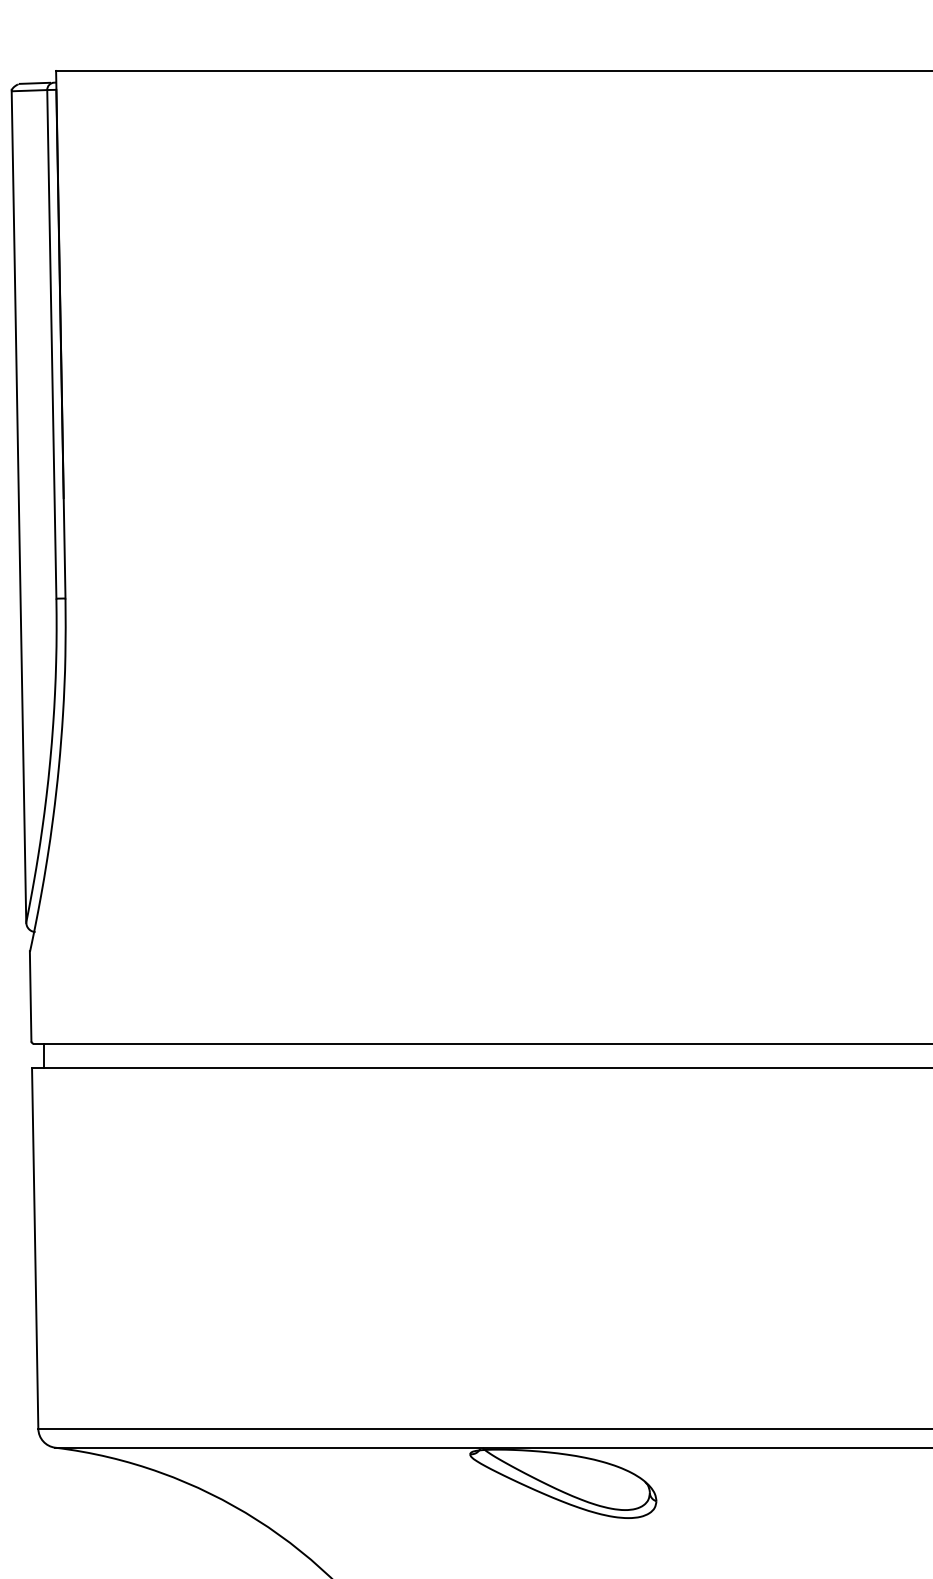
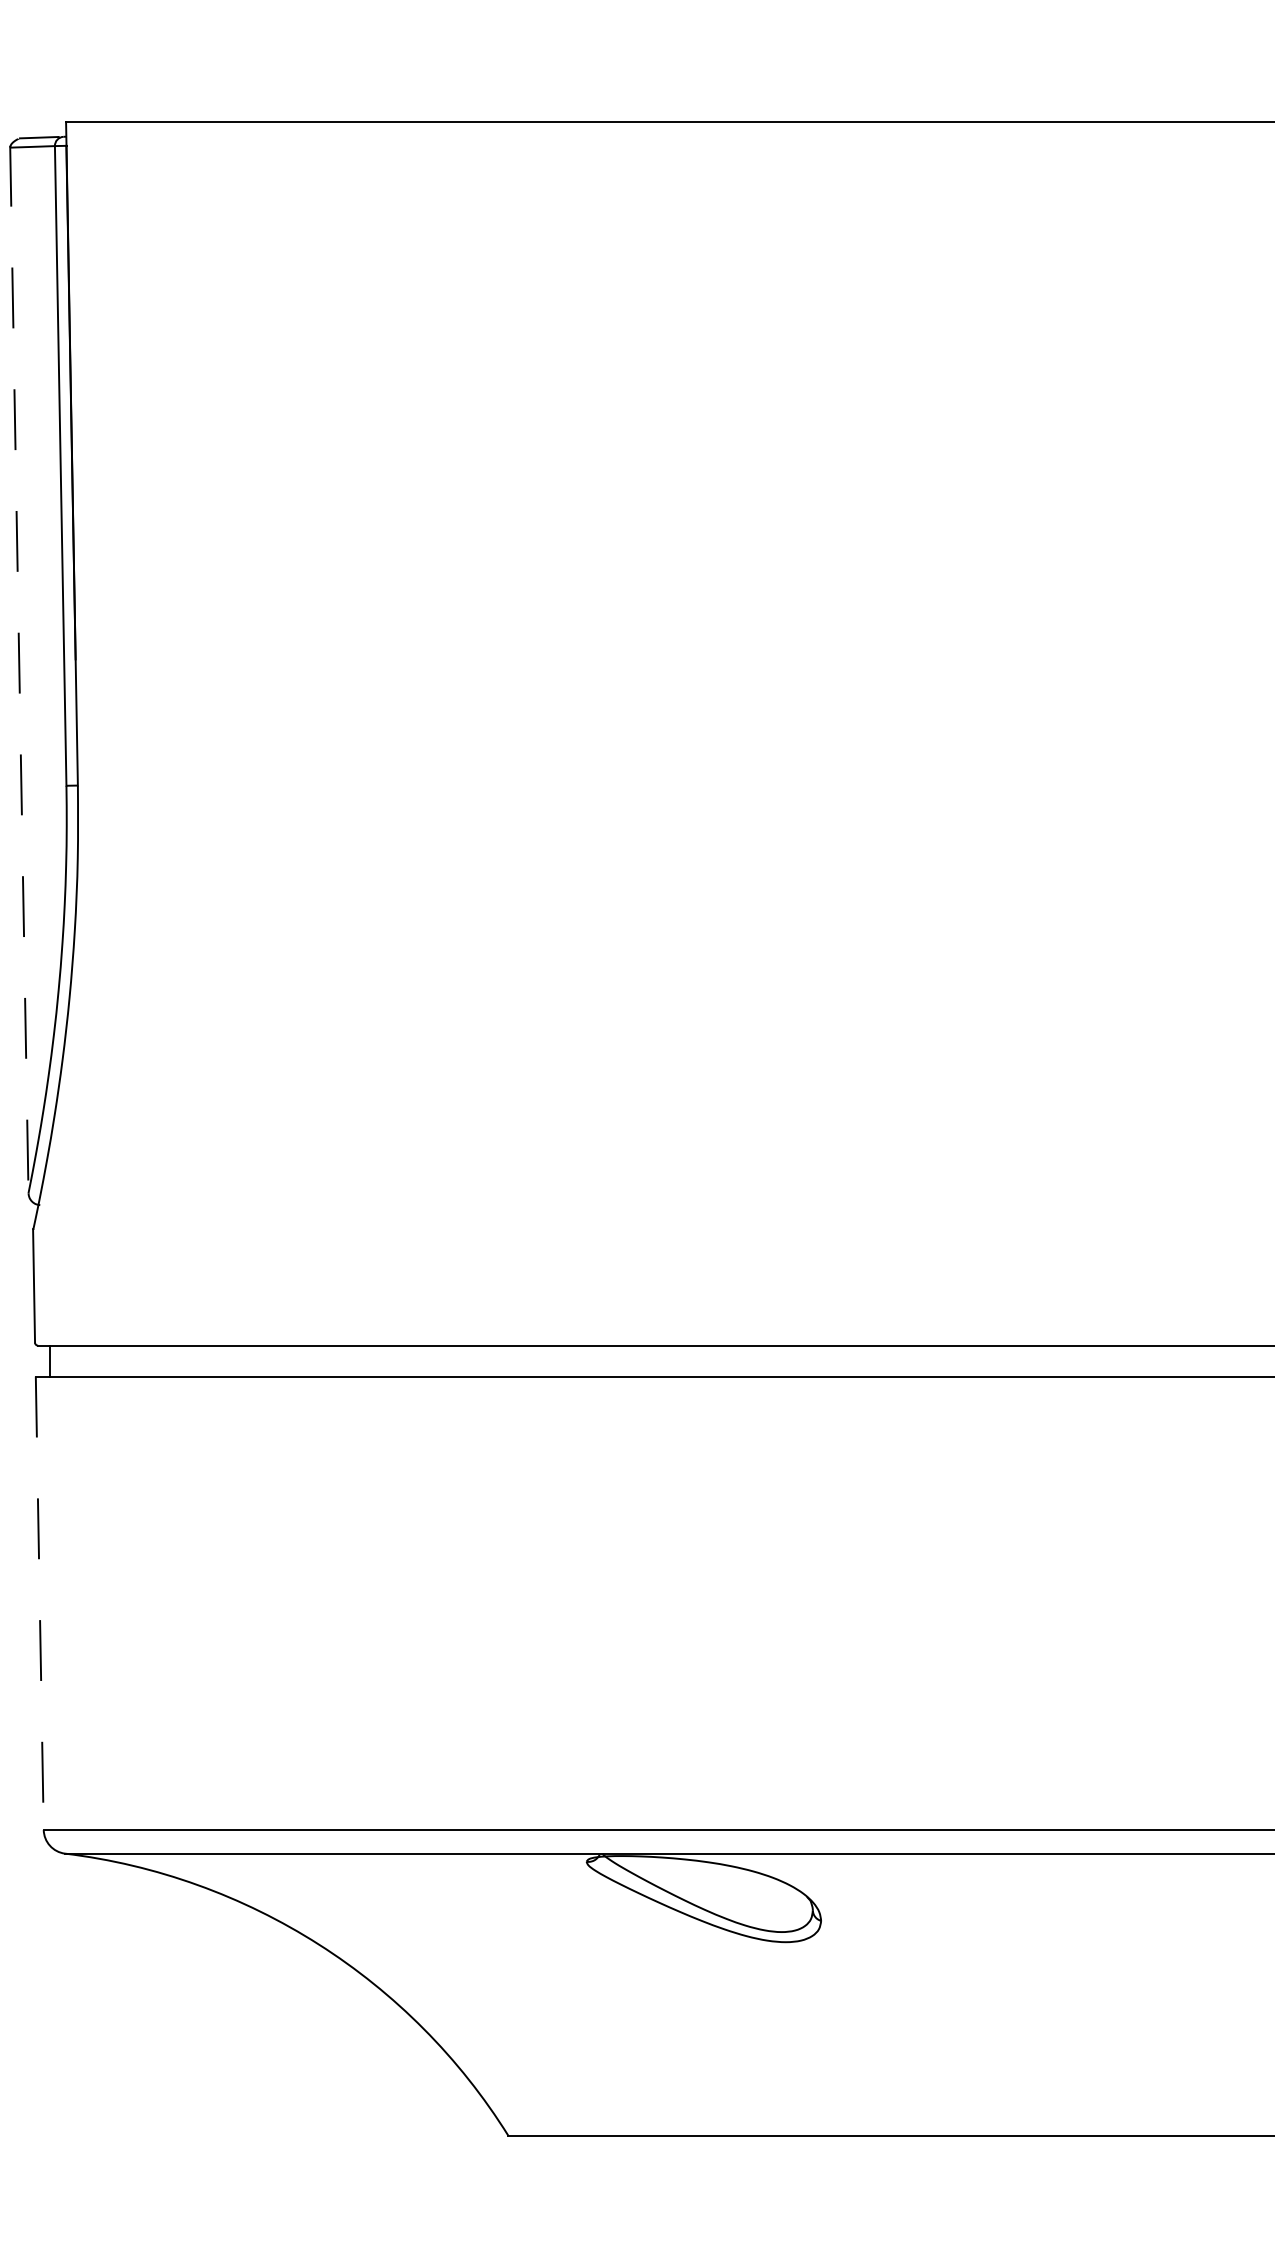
line: (19, 506) -> (19, 669), solid -> dashed
line: (34, 1248) -> (39, 1603), solid -> dashed

